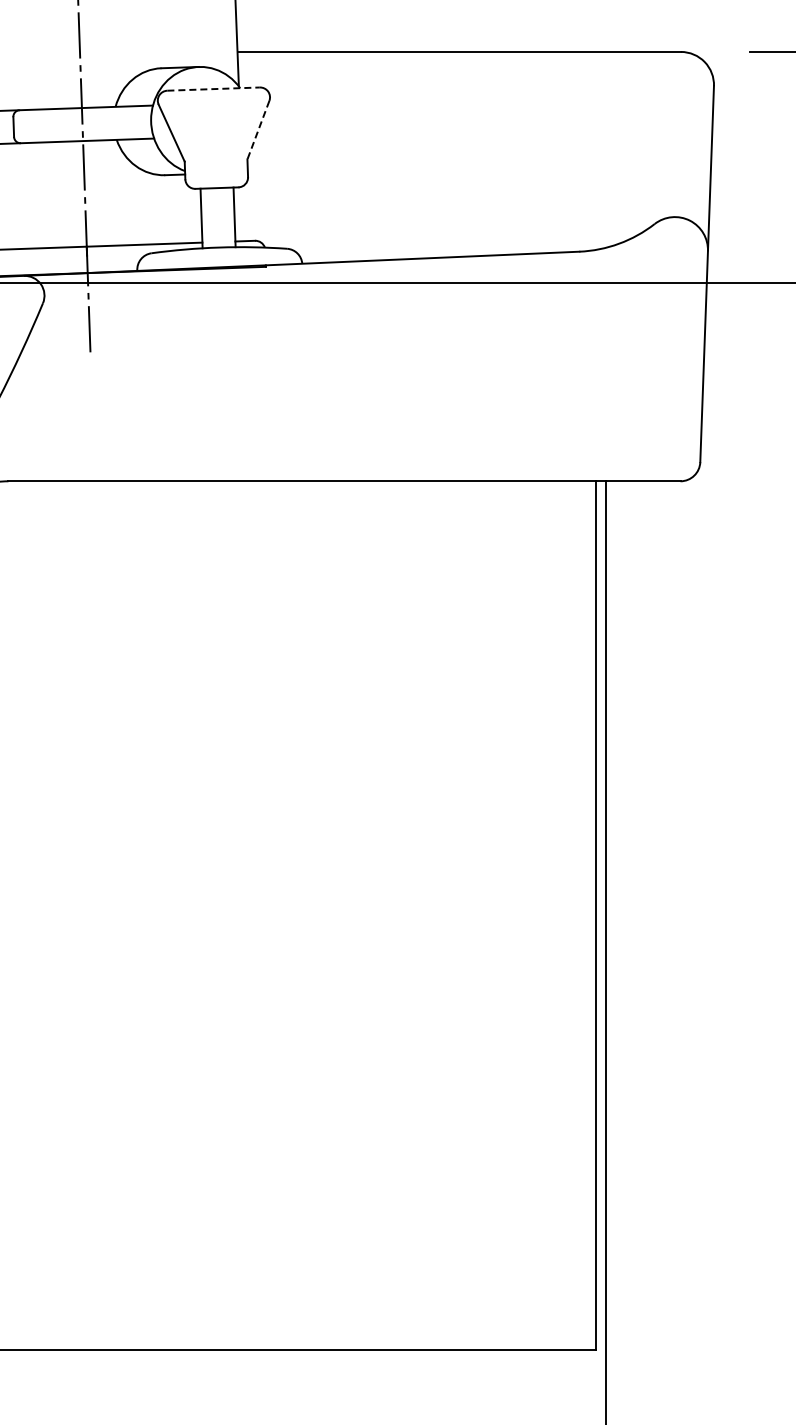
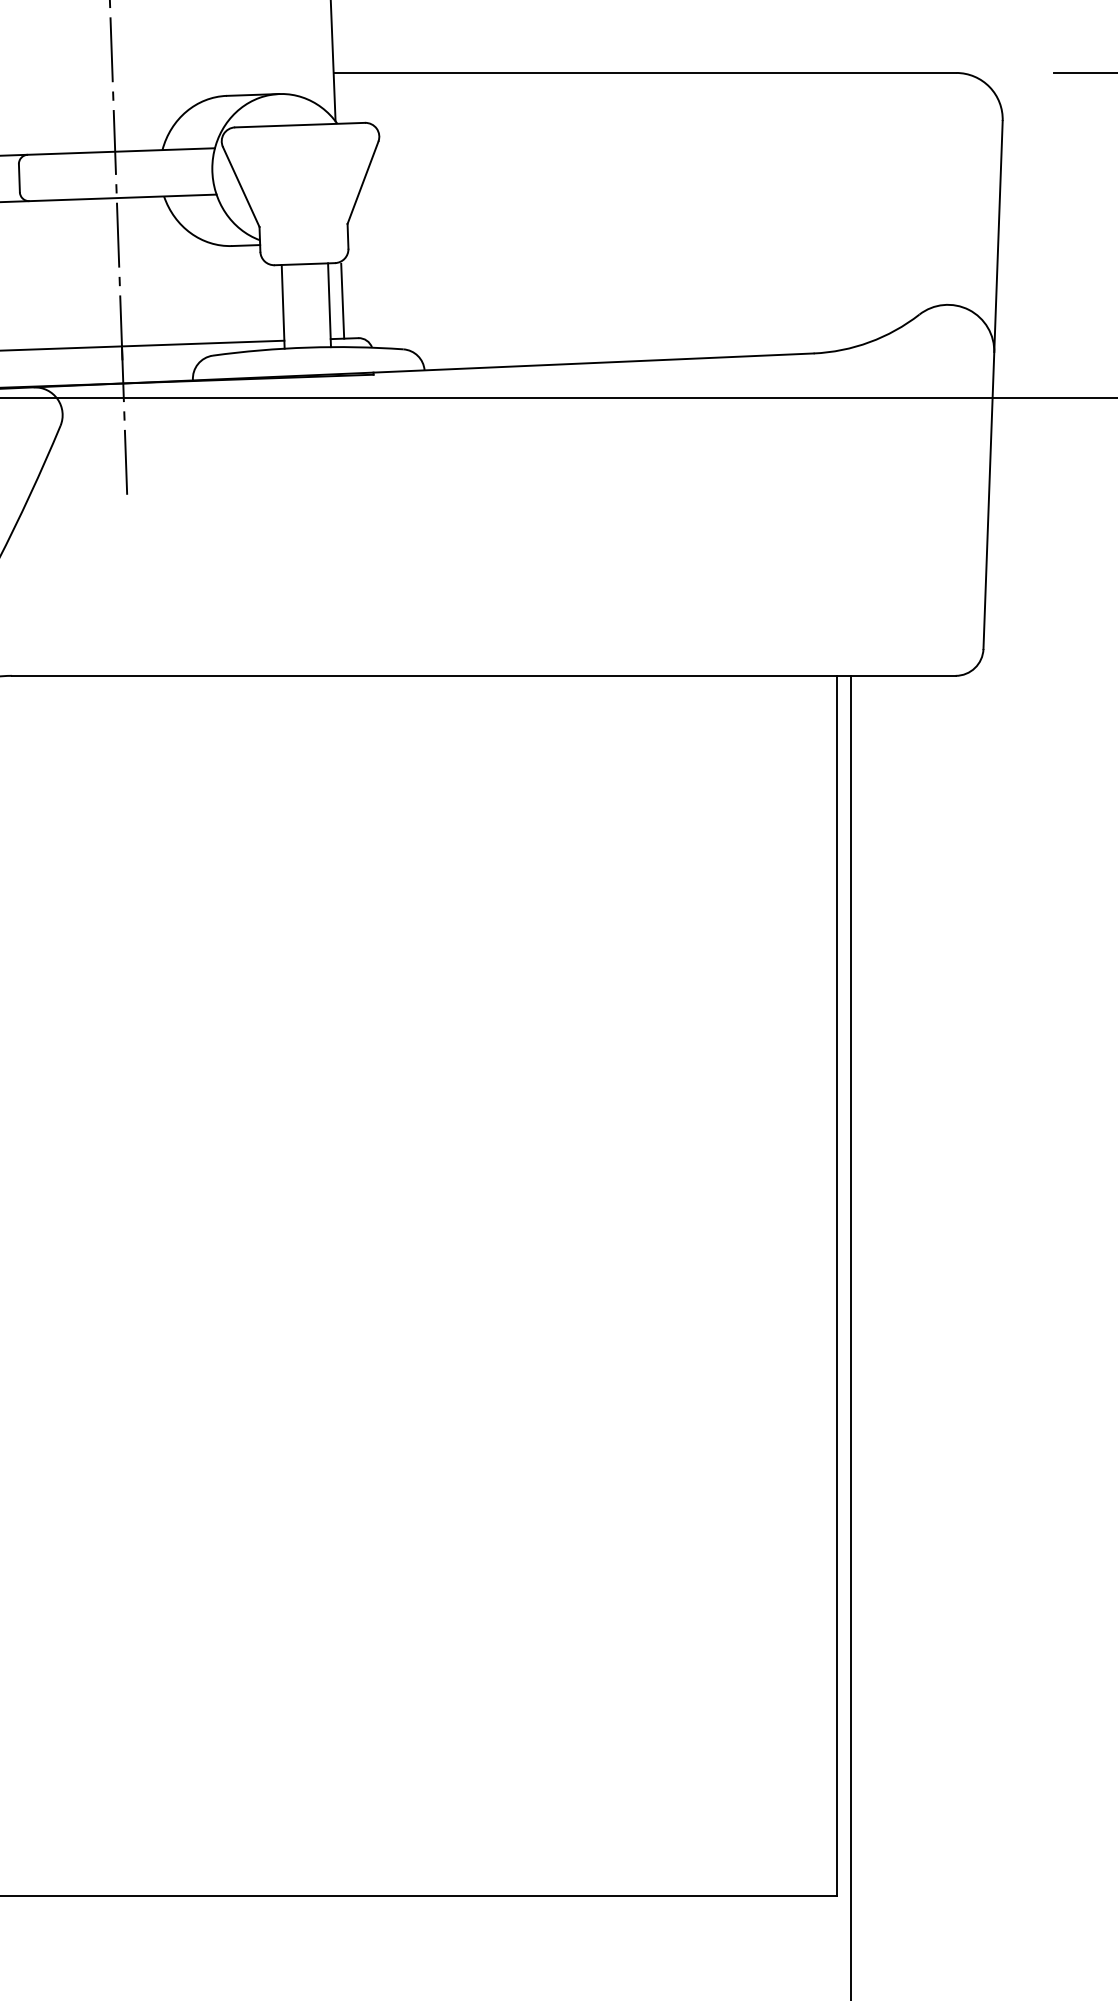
line: (214, 89) -> (301, 125), dashed -> solid
line: (258, 130) -> (363, 183), dashed -> solid
line: (243, 214) -> (342, 301), added

